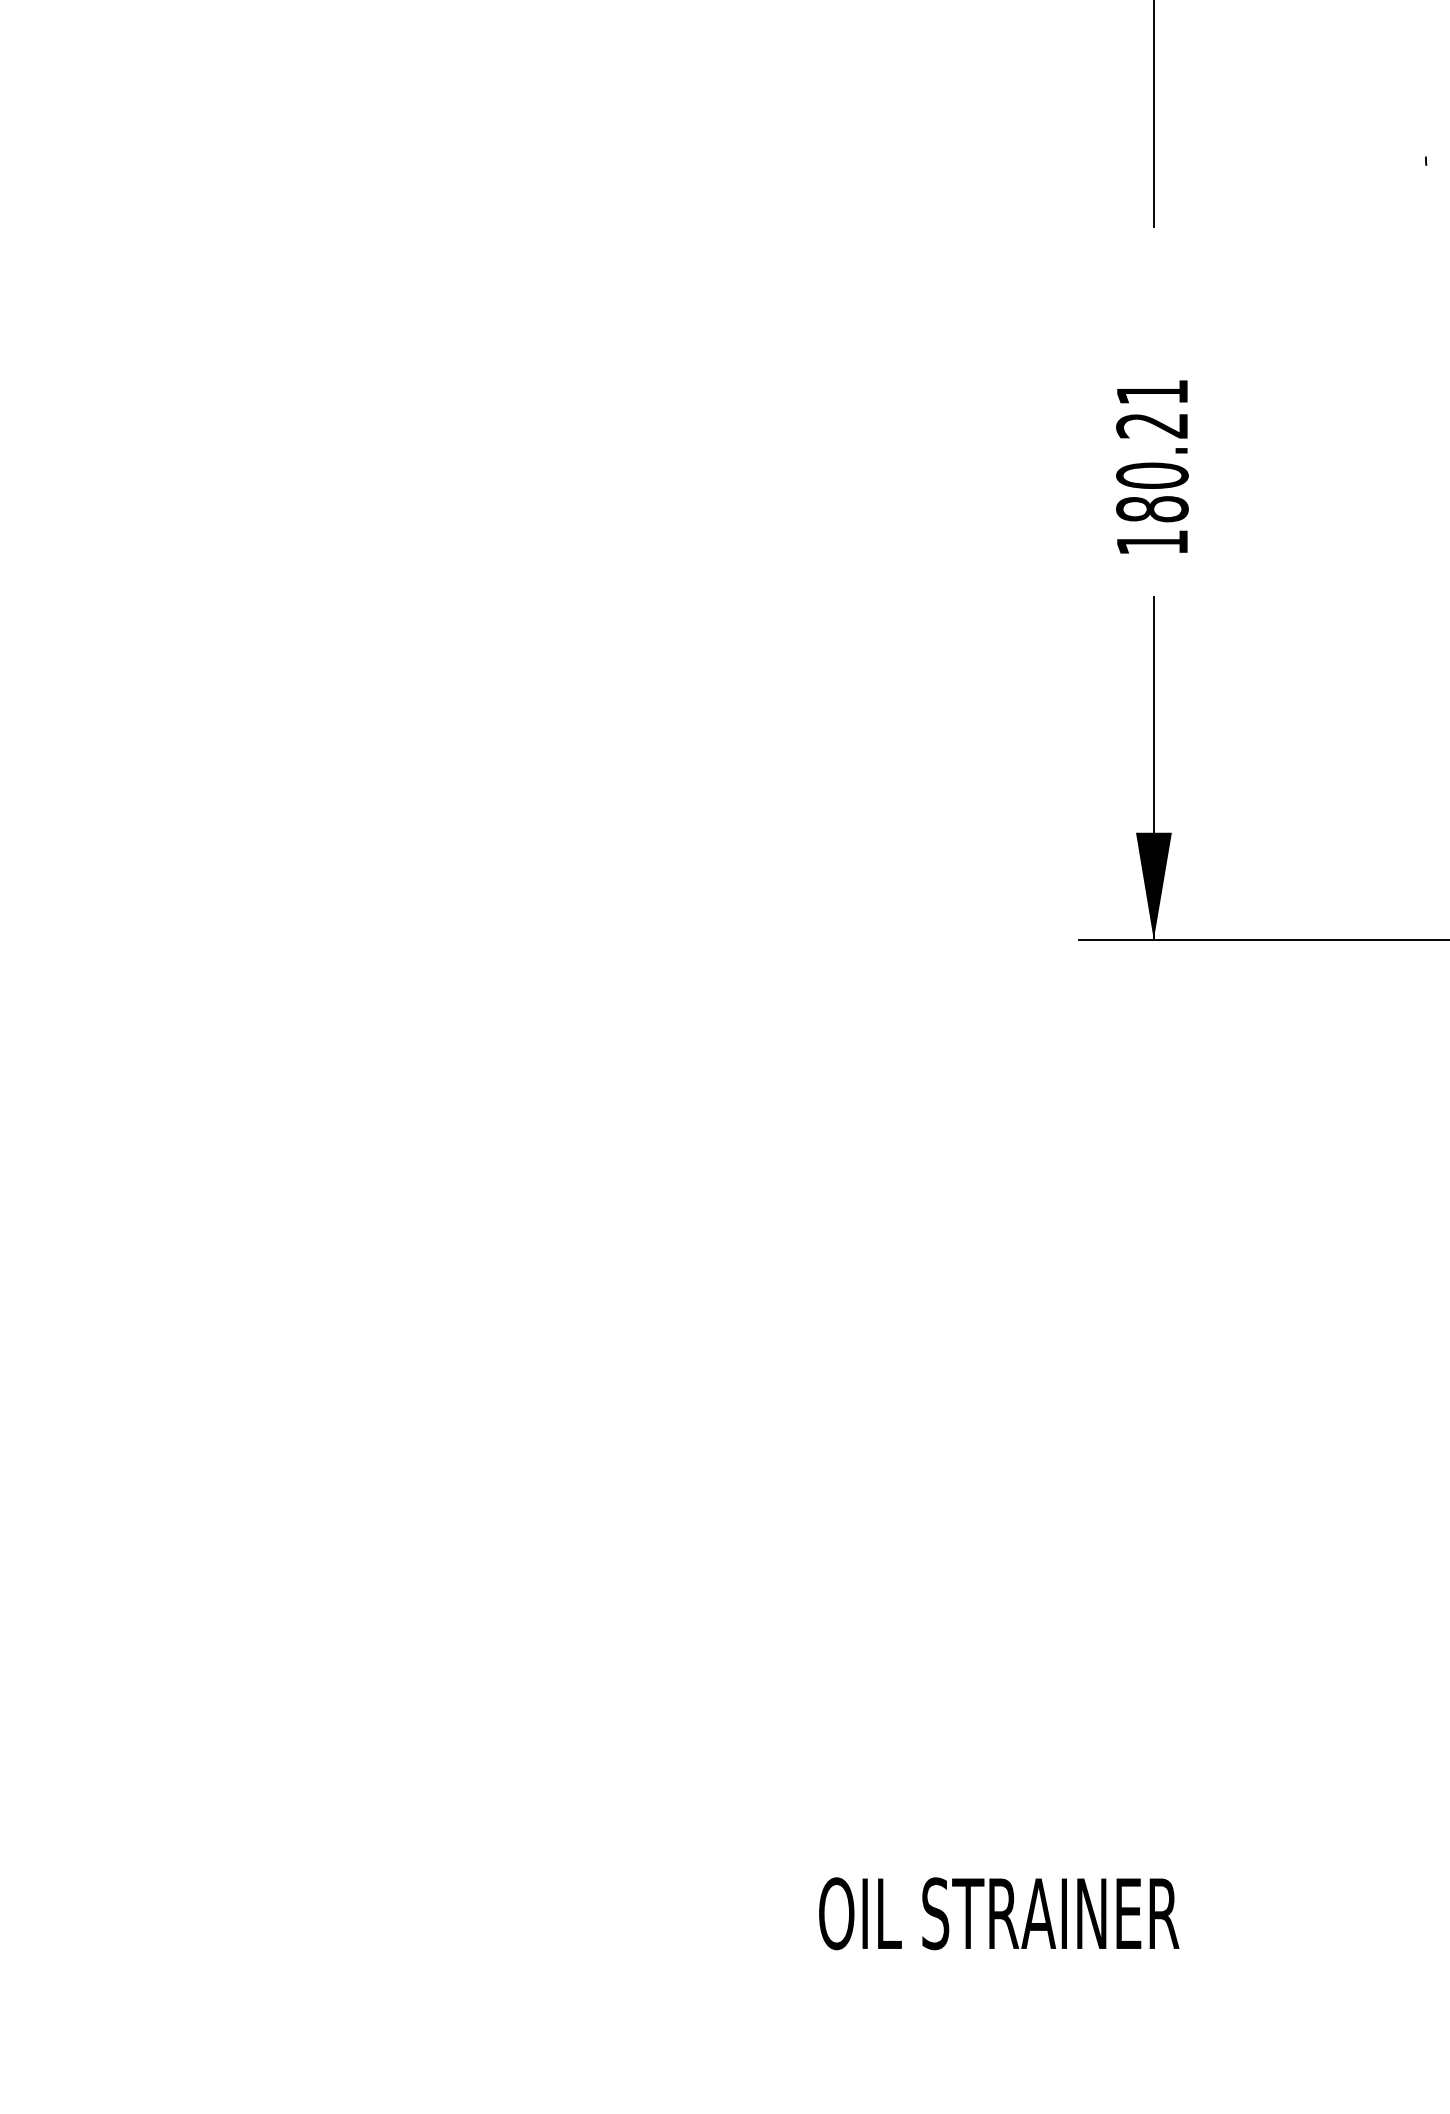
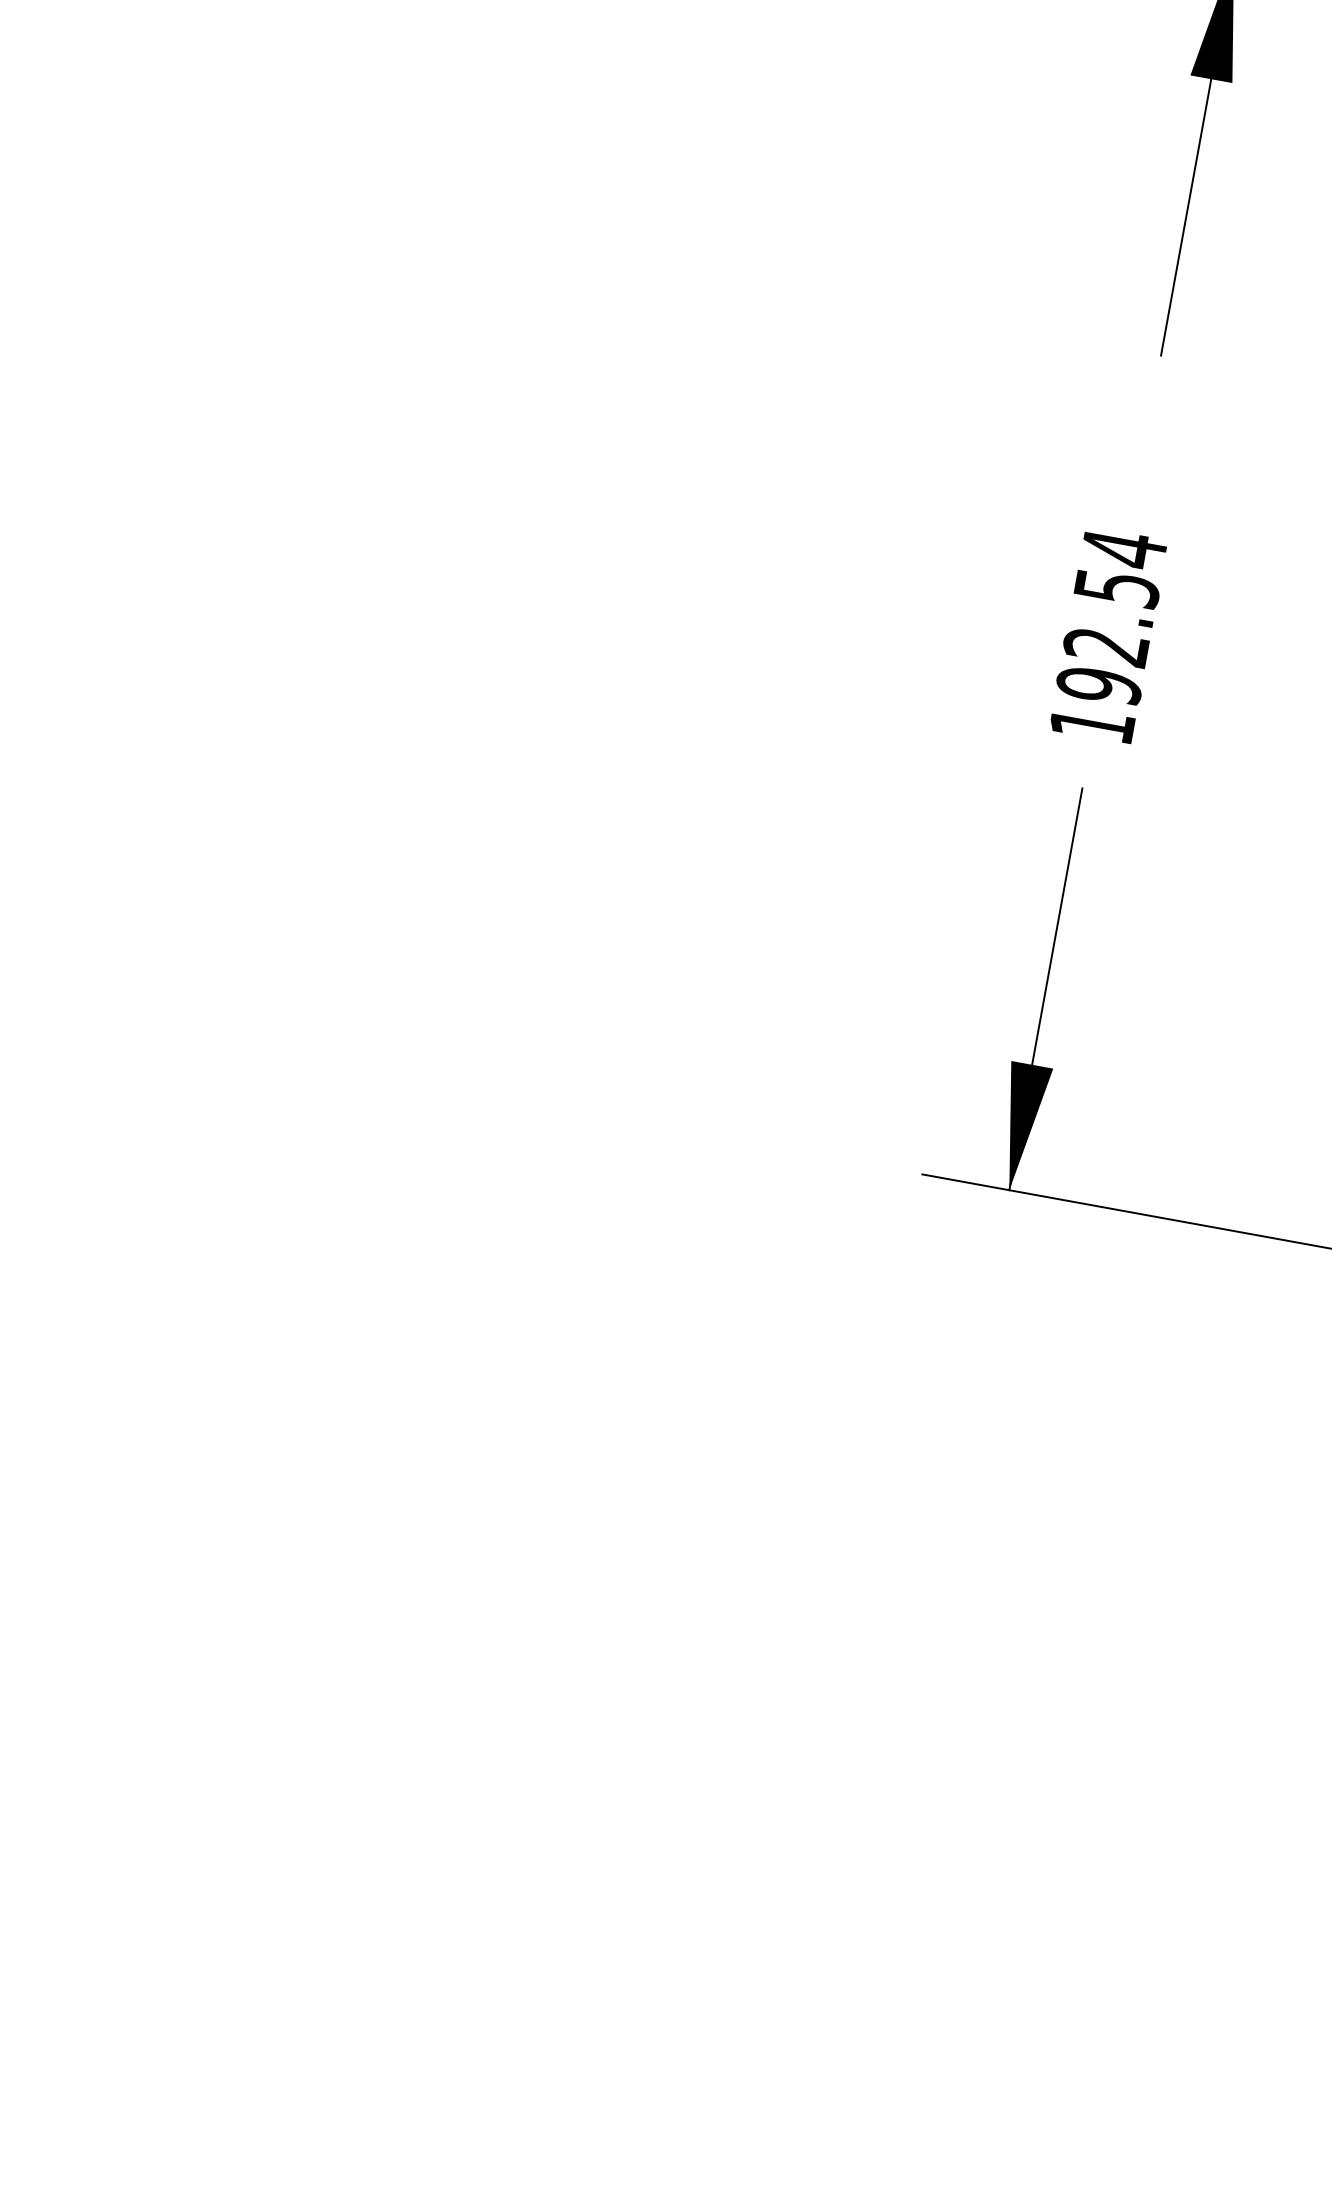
text: (1152, 450) -> (1111, 617), 180.21 -> 192.54

